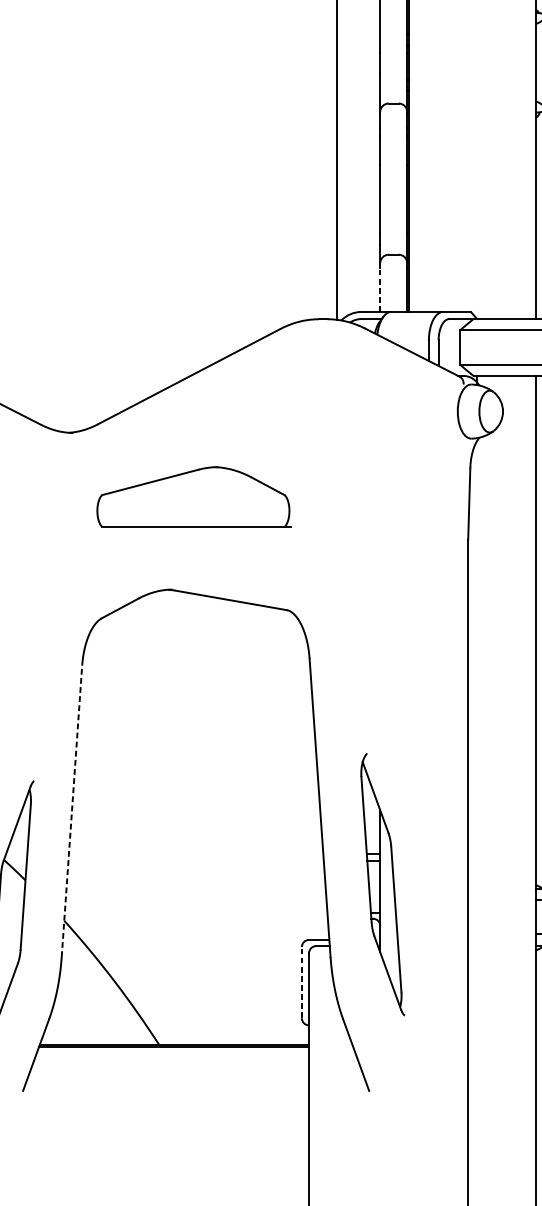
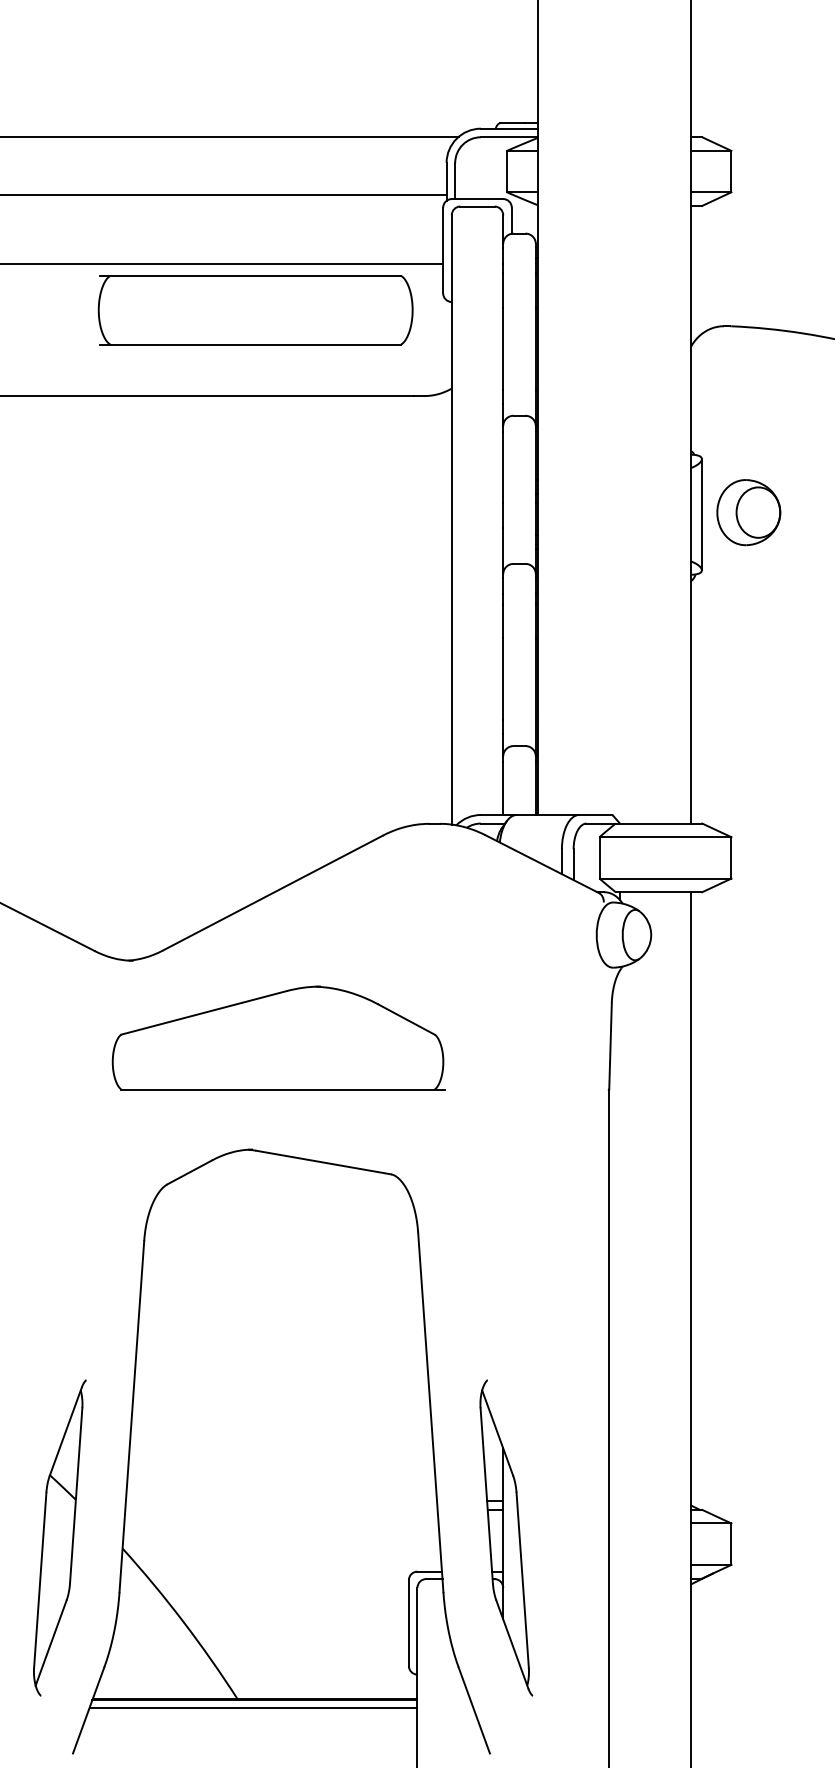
line: (380, 289) -> (503, 788), dashed -> solid
part: (193, 496) -> (278, 1037), size x1.43
line: (71, 811) -> (131, 1416), dashed -> solid
part: (382, 884) -> (506, 1537), moved
line: (301, 982) -> (408, 1623), dashed -> solid
line: (172, 1053) -> (253, 1708), added

